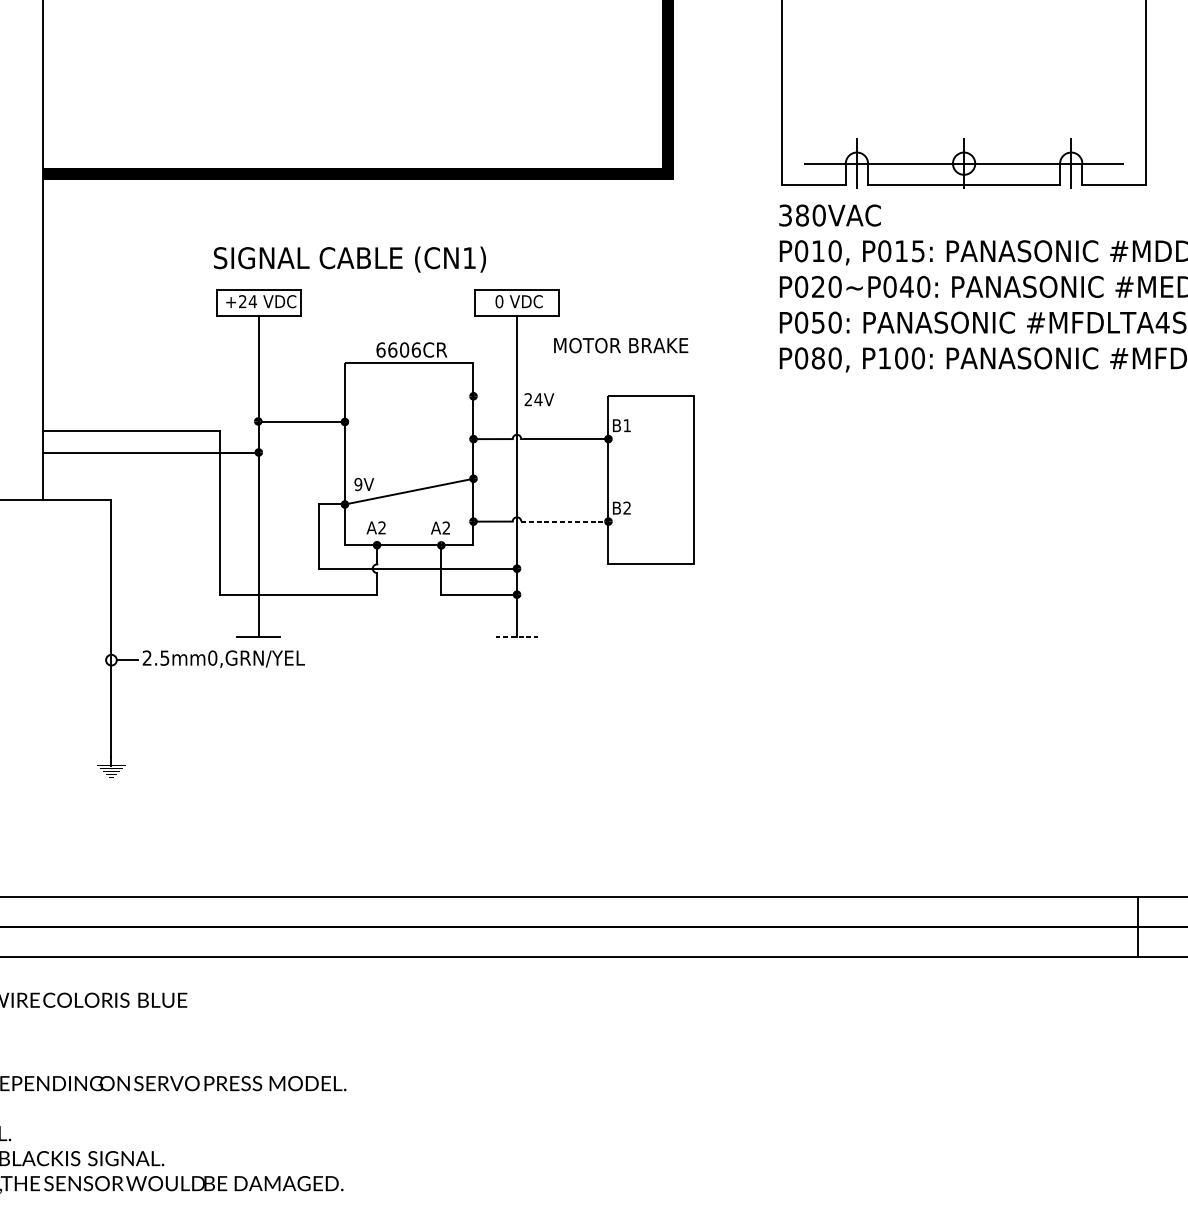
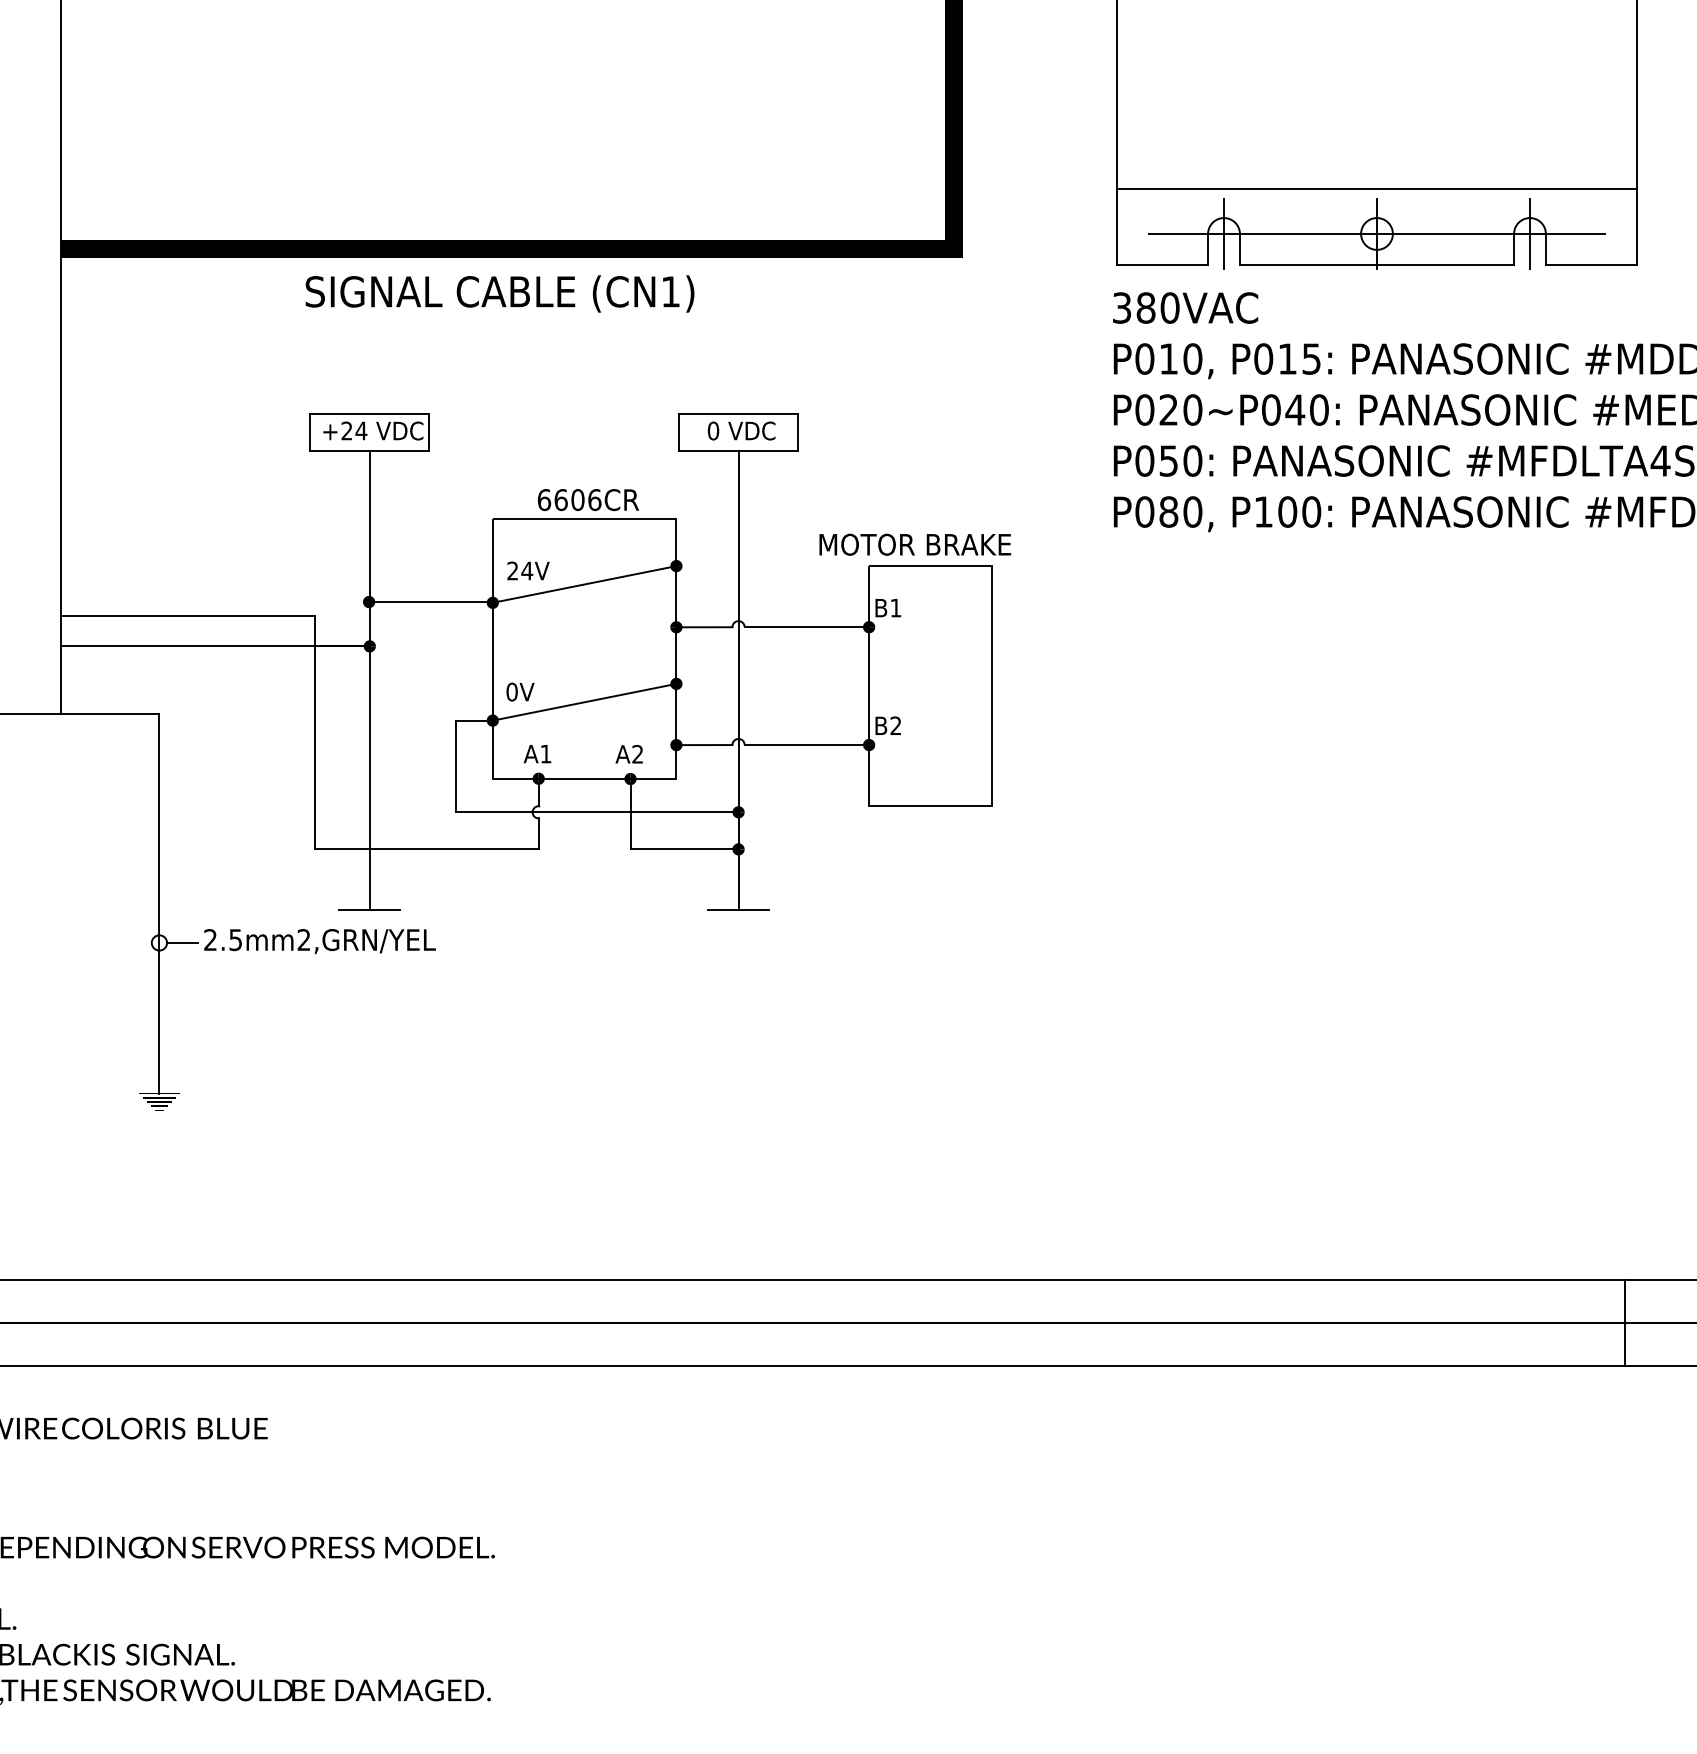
line: (963, 131) -> (1376, 188), added
text: (349, 259) -> (499, 293), moved
text: (621, 345) -> (915, 544), moved
text: (539, 399) -> (528, 570), moved
line: (409, 409) -> (584, 584), added
text: (357, 484) -> (511, 691), 9V -> 0V
line: (565, 521) -> (807, 745), dashed -> solid
text: (381, 527) -> (545, 753), A2 -> A1
line: (516, 636) -> (738, 909), dashed -> solid
text: (212, 658) -> (303, 940), 2.5mm0,GRN/YEL -> 2.5mm2,GRN/YEL

